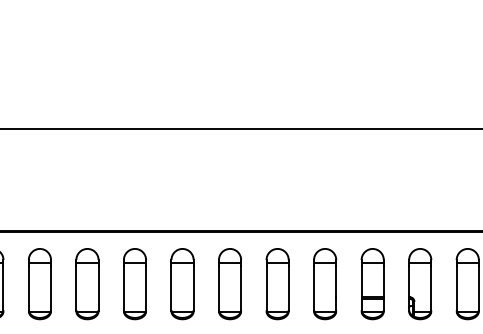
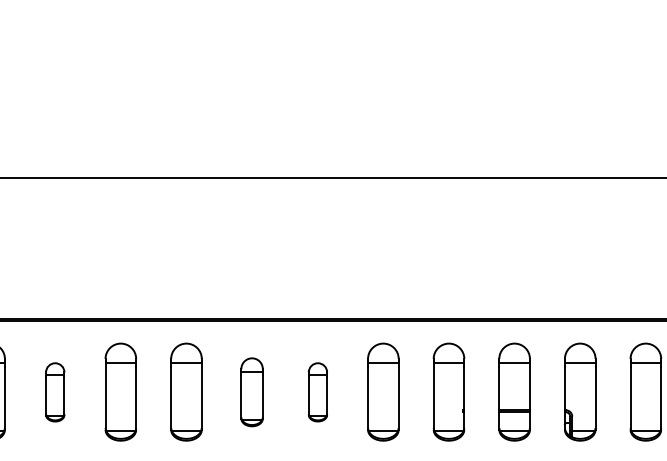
part: (39, 284) -> (54, 392), size x0.6
part: (182, 284) -> (252, 392), size x0.7
part: (230, 284) -> (318, 392), size x0.6

